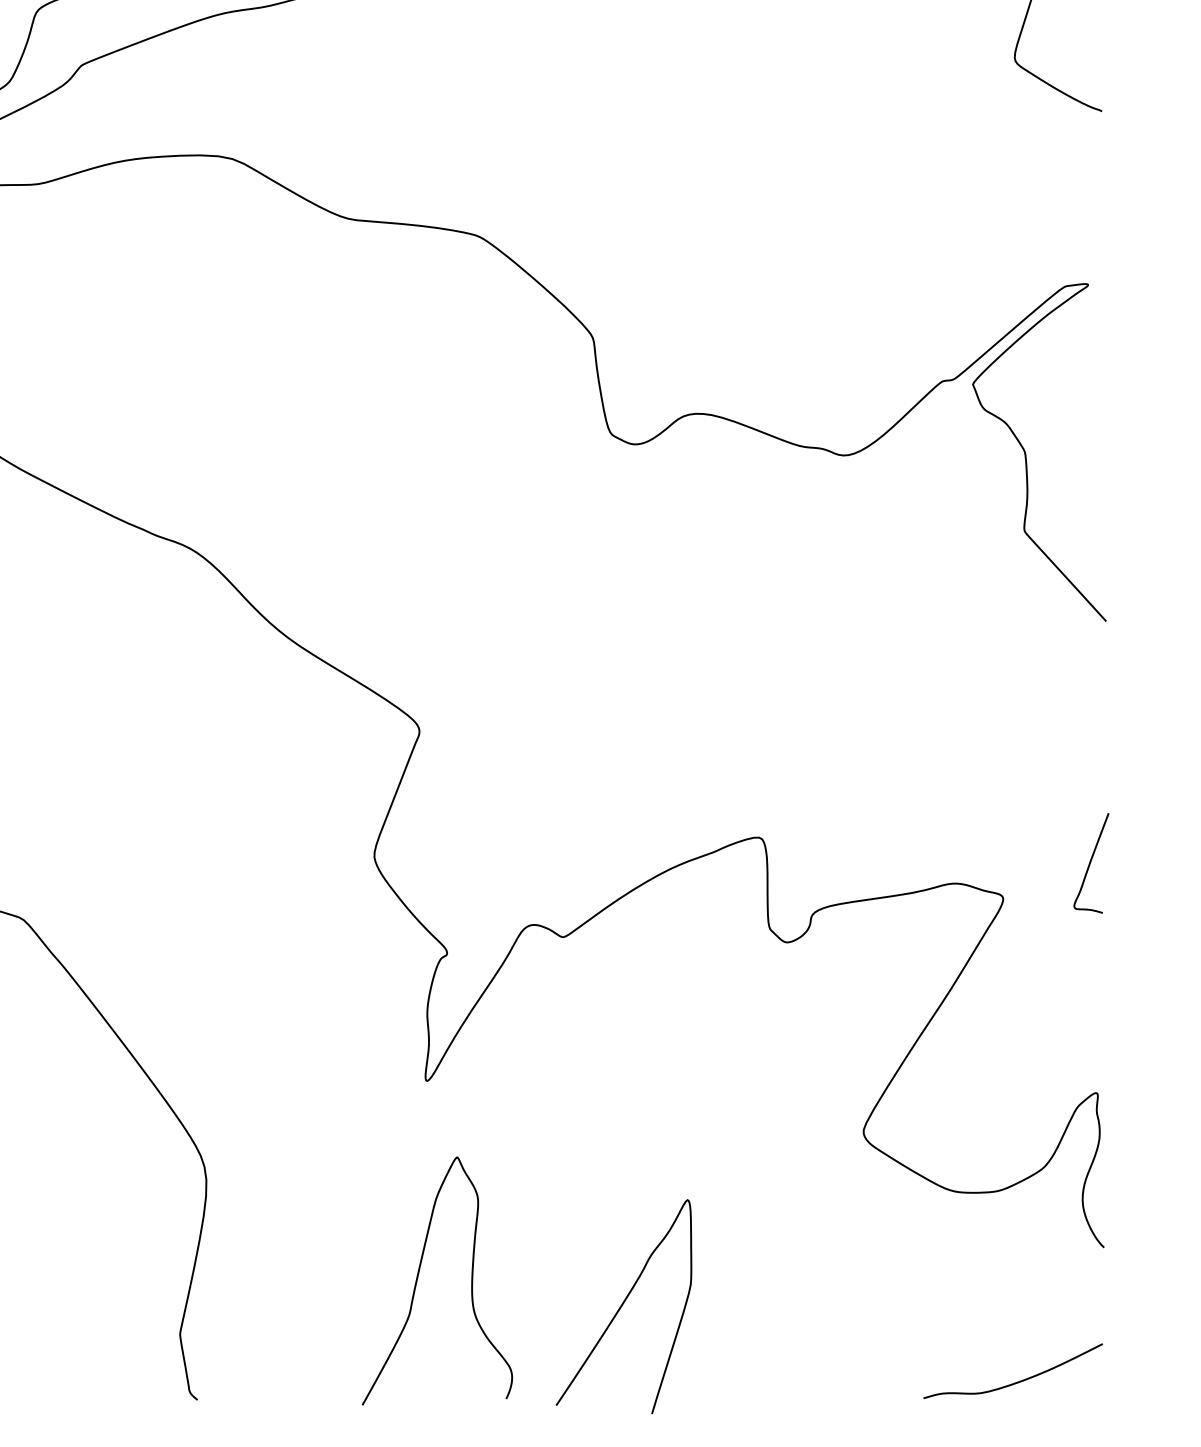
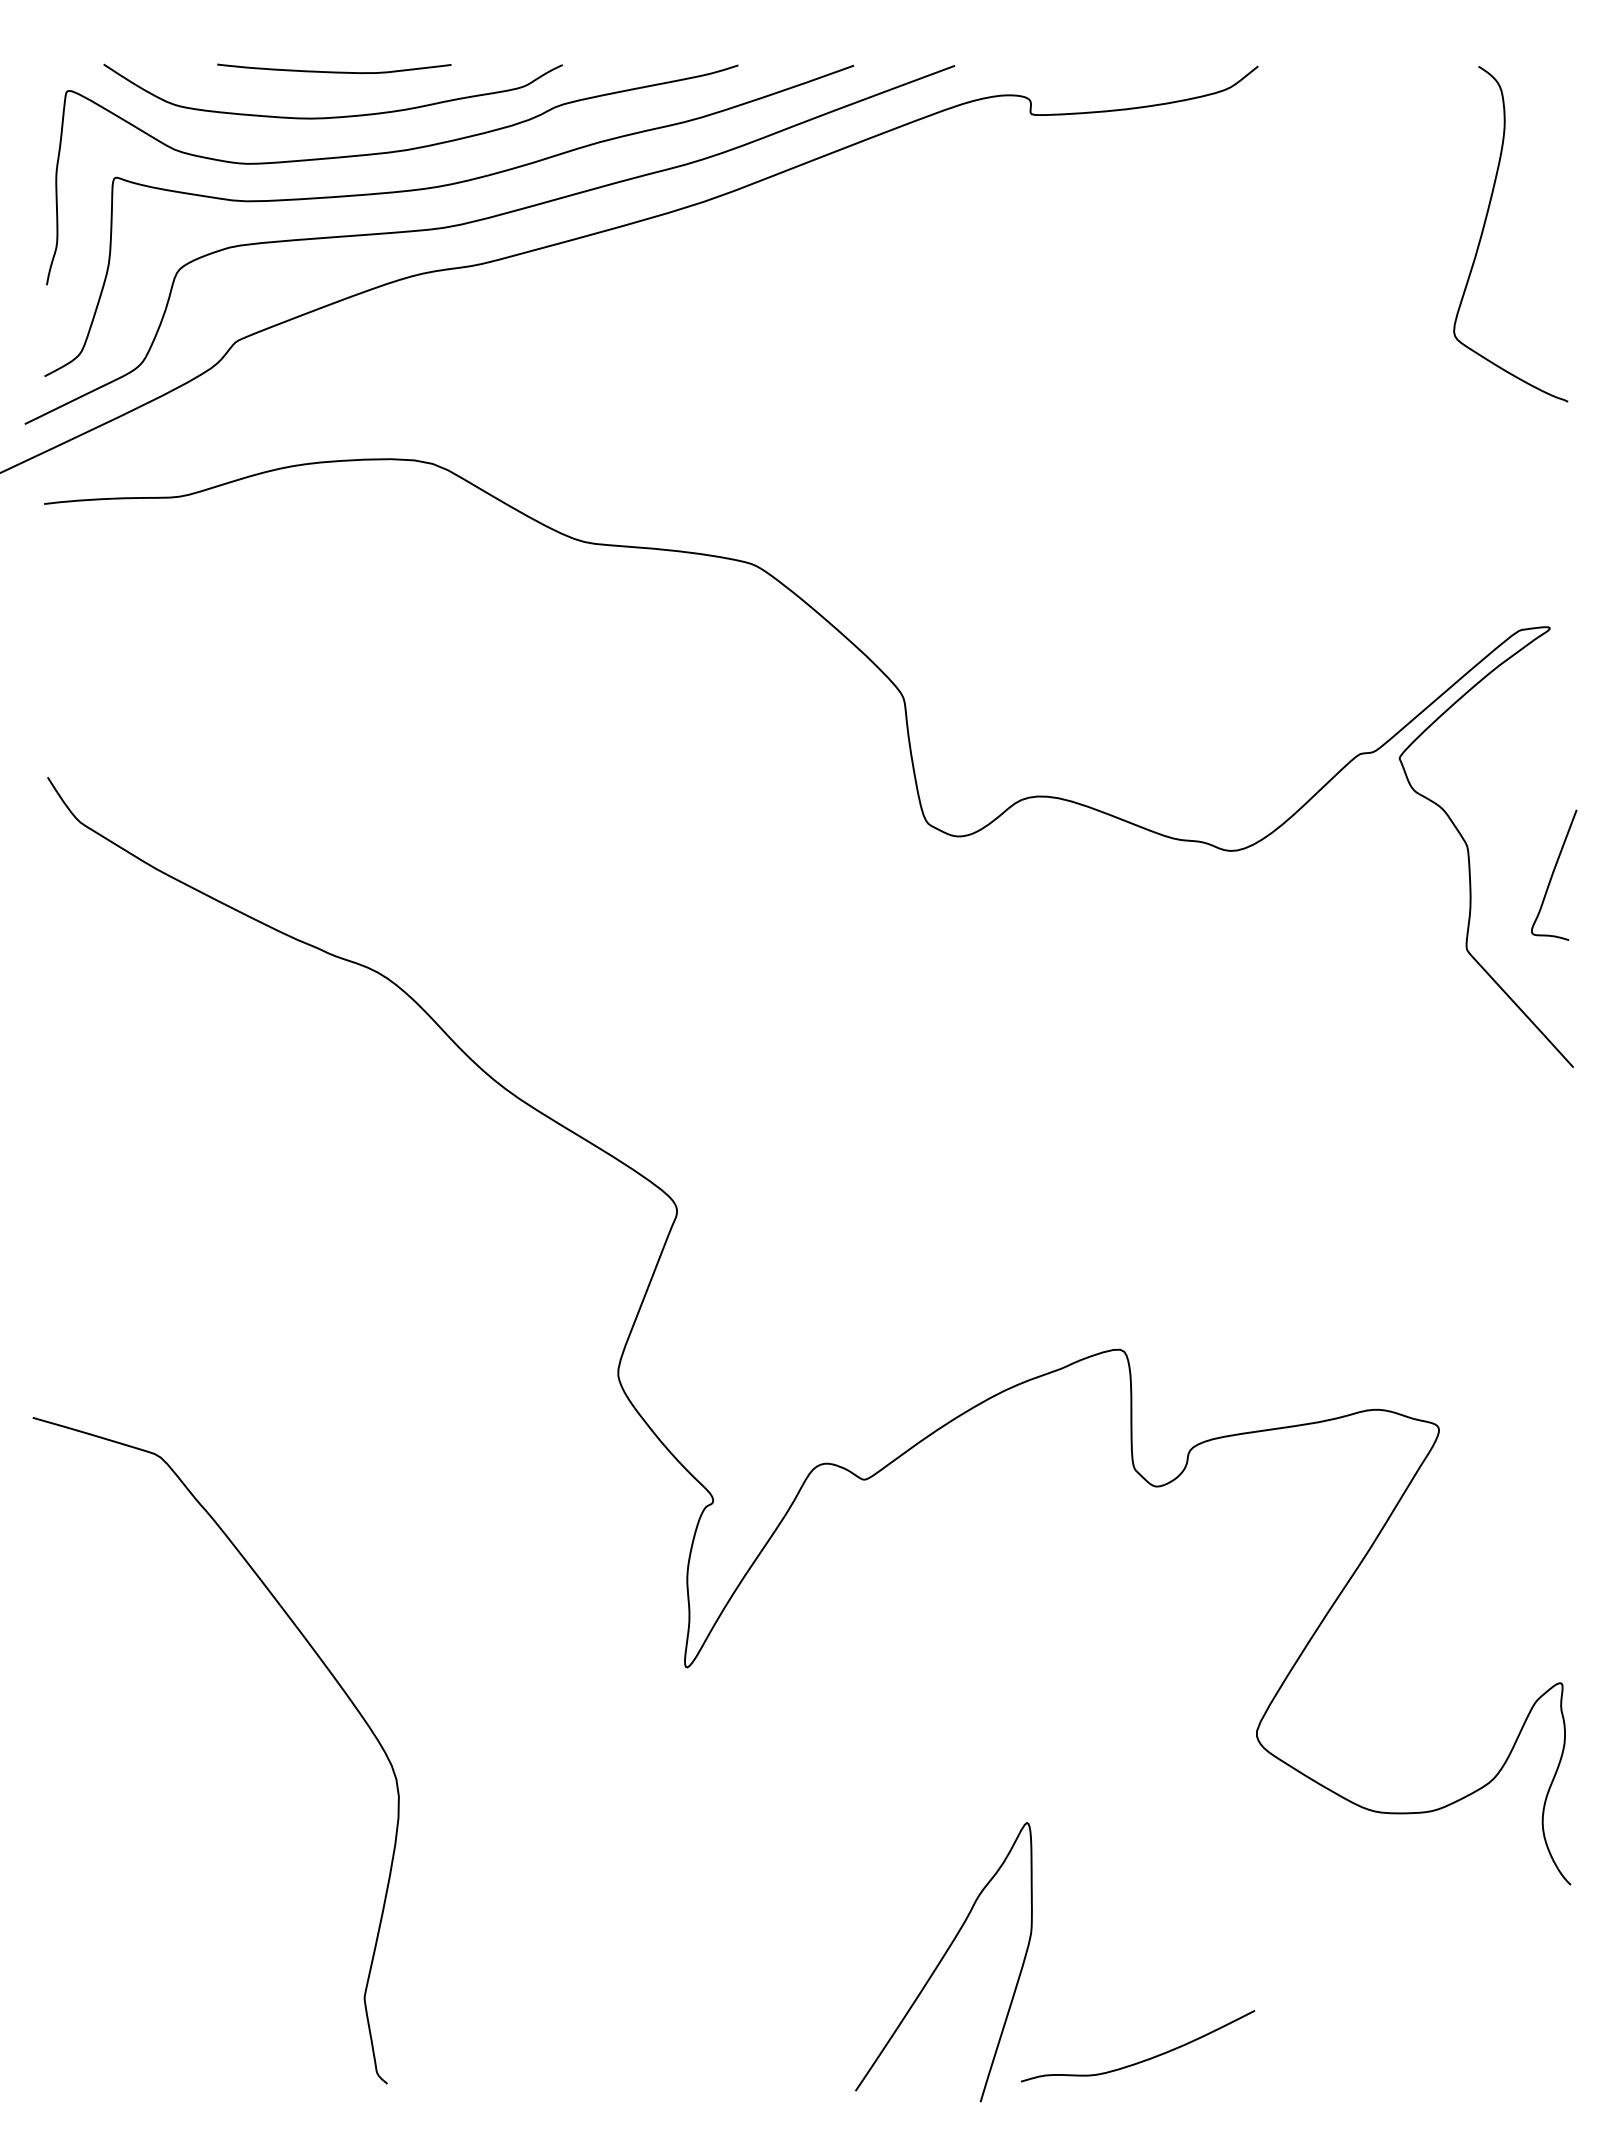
curve: (1090, 862) -> (1553, 874), moved
curve: (418, 1277) -> (675, 1924), removed
curve: (1018, 1381) -> (1144, 2059), moved

